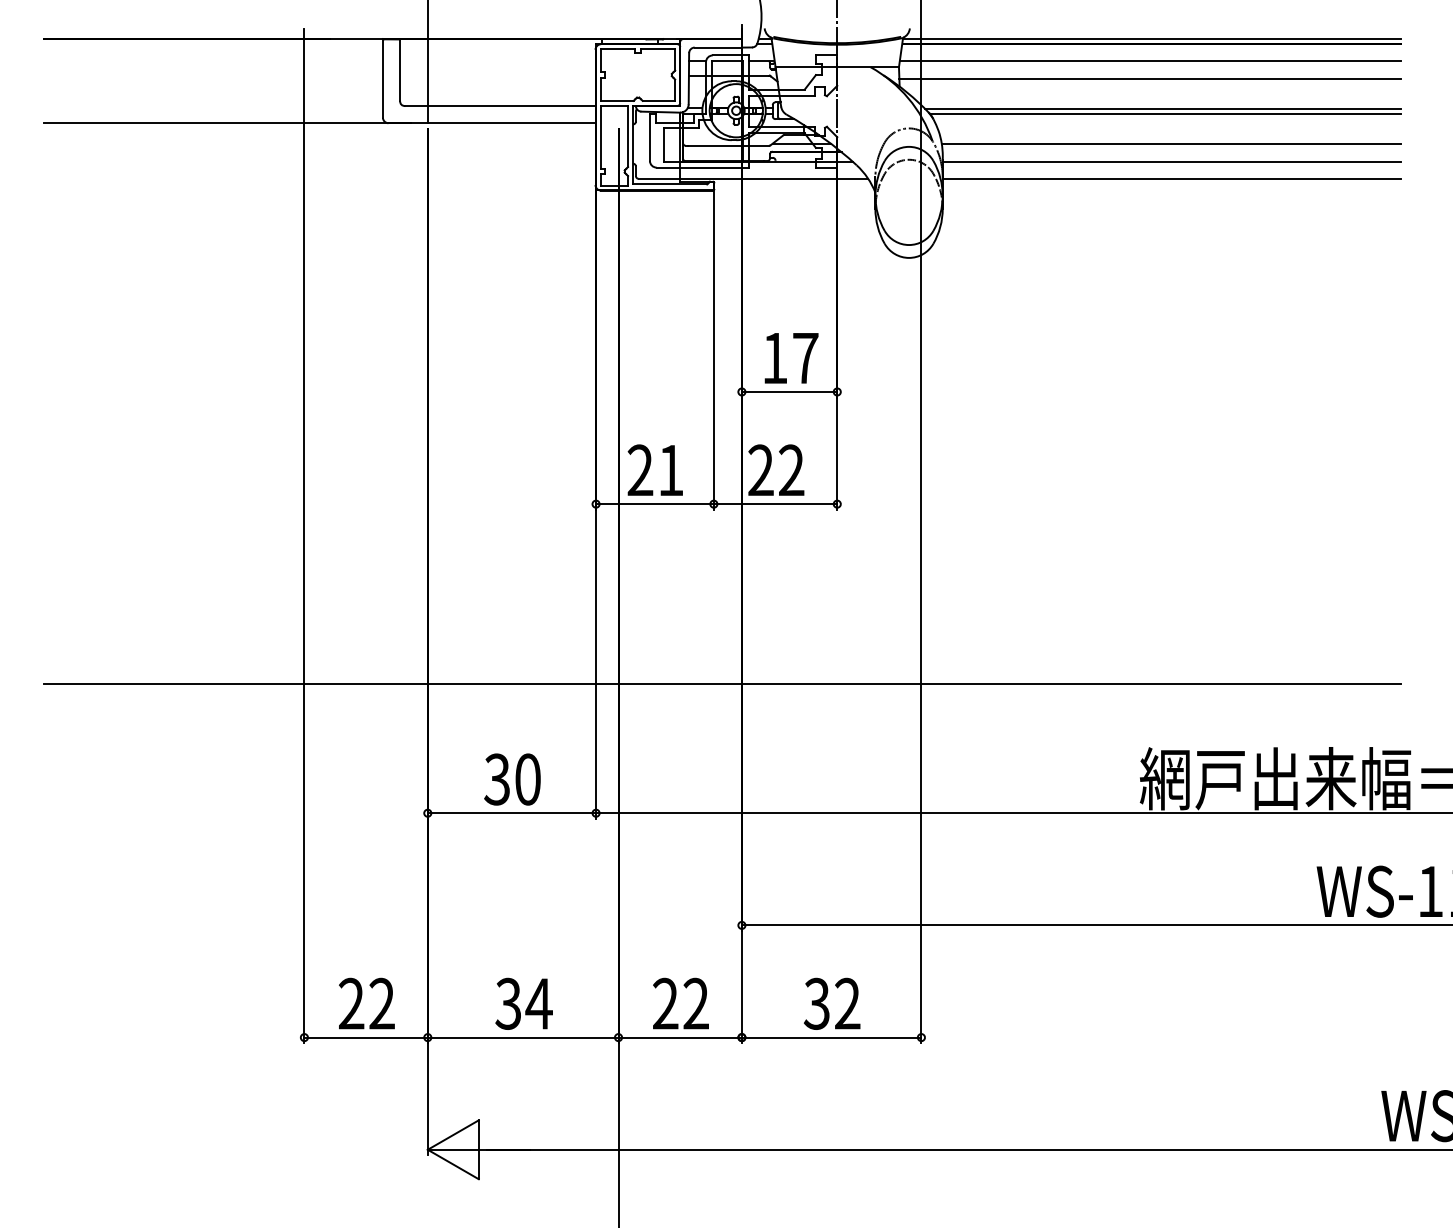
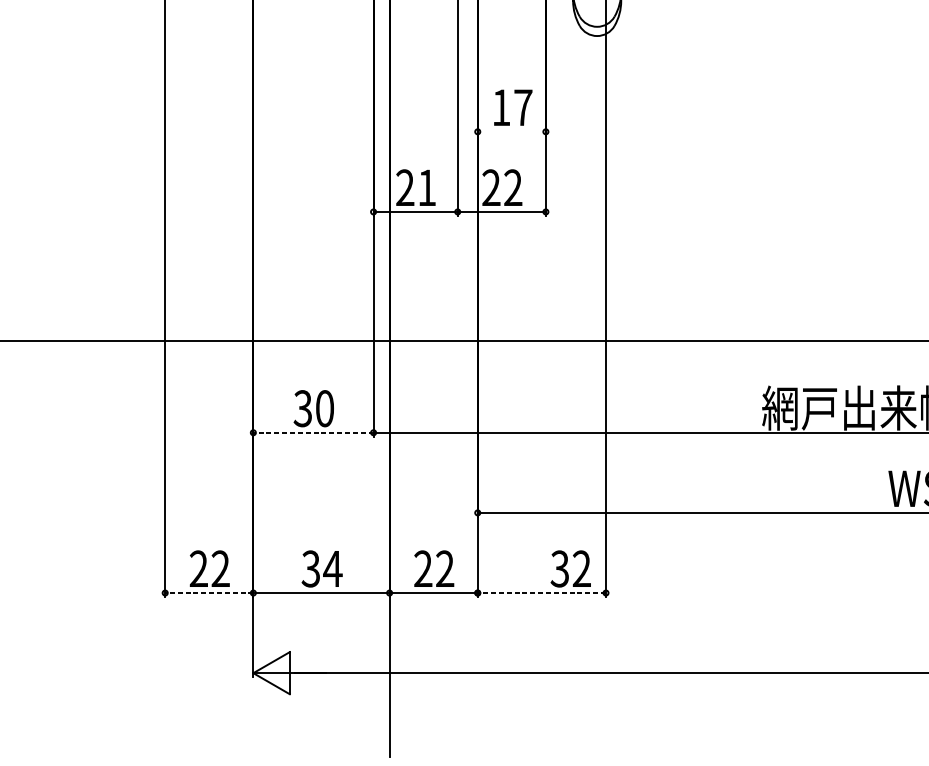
line: (789, 391) -> (511, 131), removed
line: (511, 813) -> (313, 432), solid -> dashed
text: (832, 1003) -> (571, 568), moved
line: (366, 1037) -> (209, 592), solid -> dashed
line: (831, 1037) -> (541, 592), solid -> dashed

